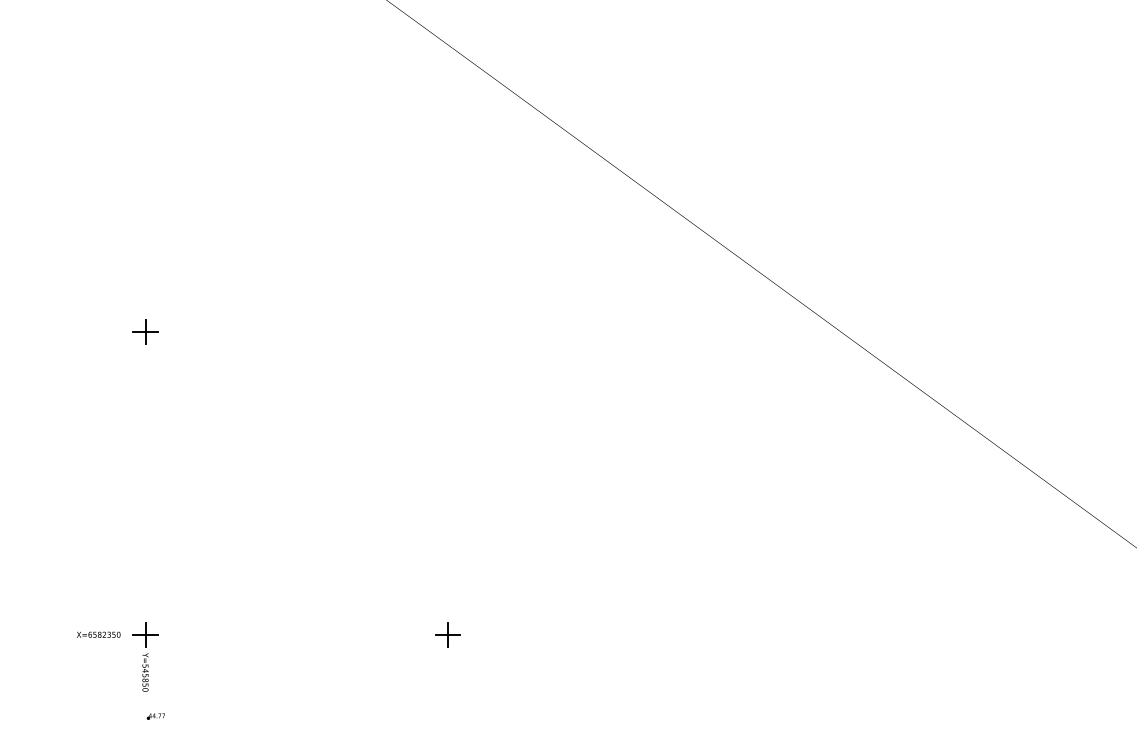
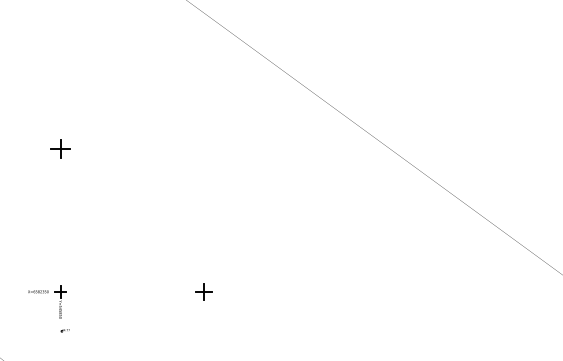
part: (145, 331) -> (60, 148), size x1.6
part: (447, 634) -> (203, 291), size x1.4

